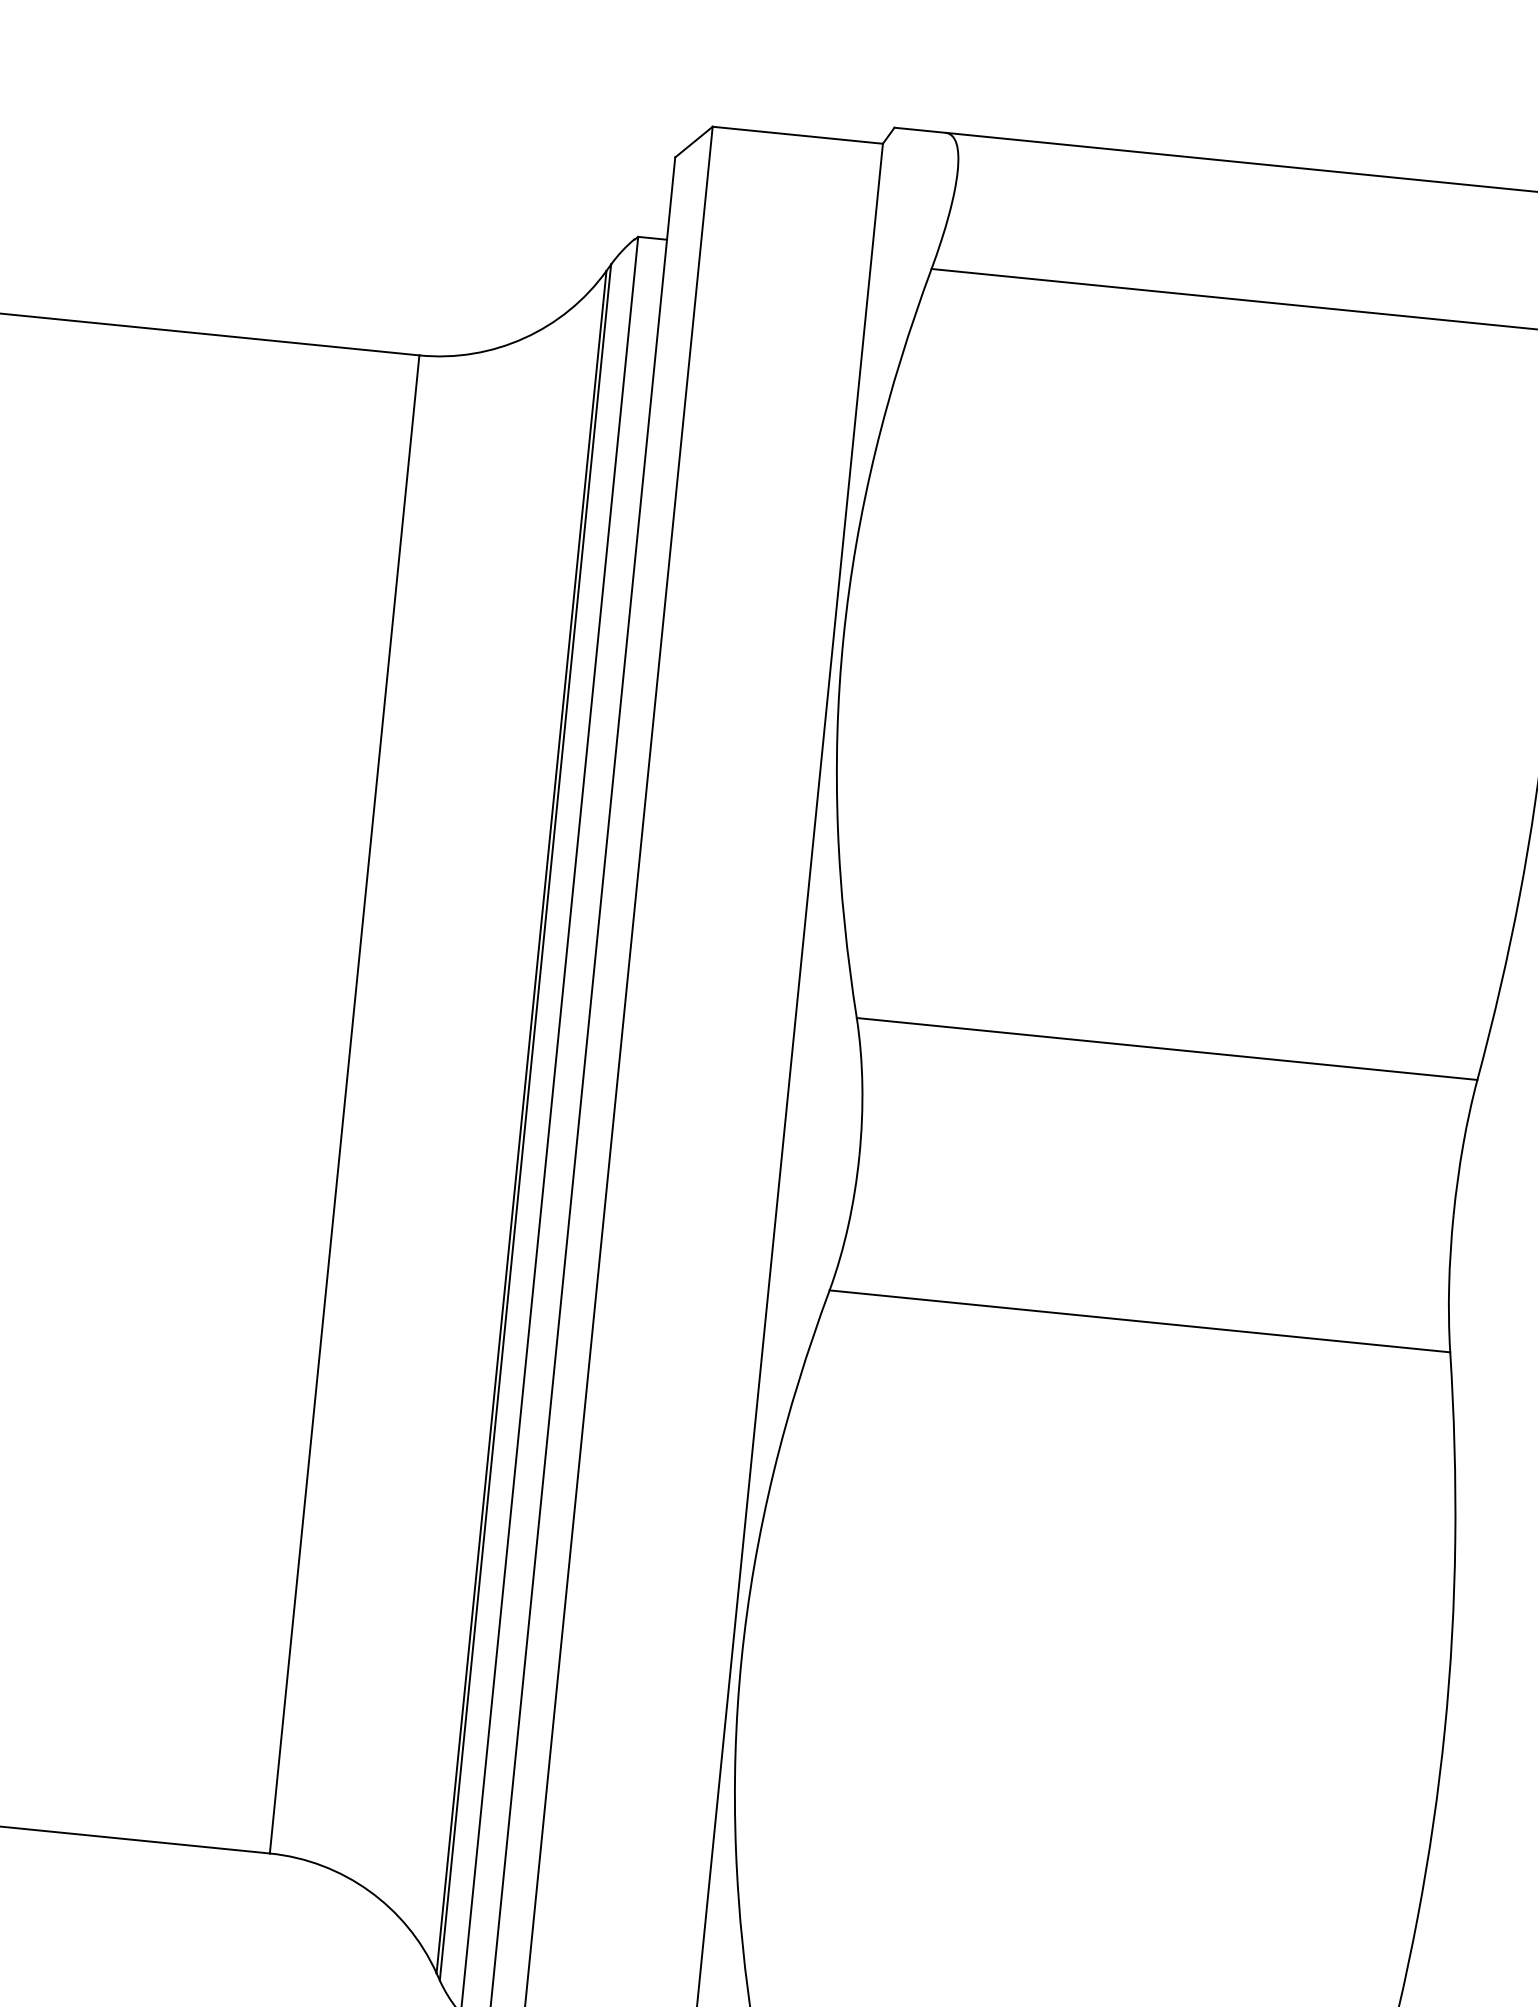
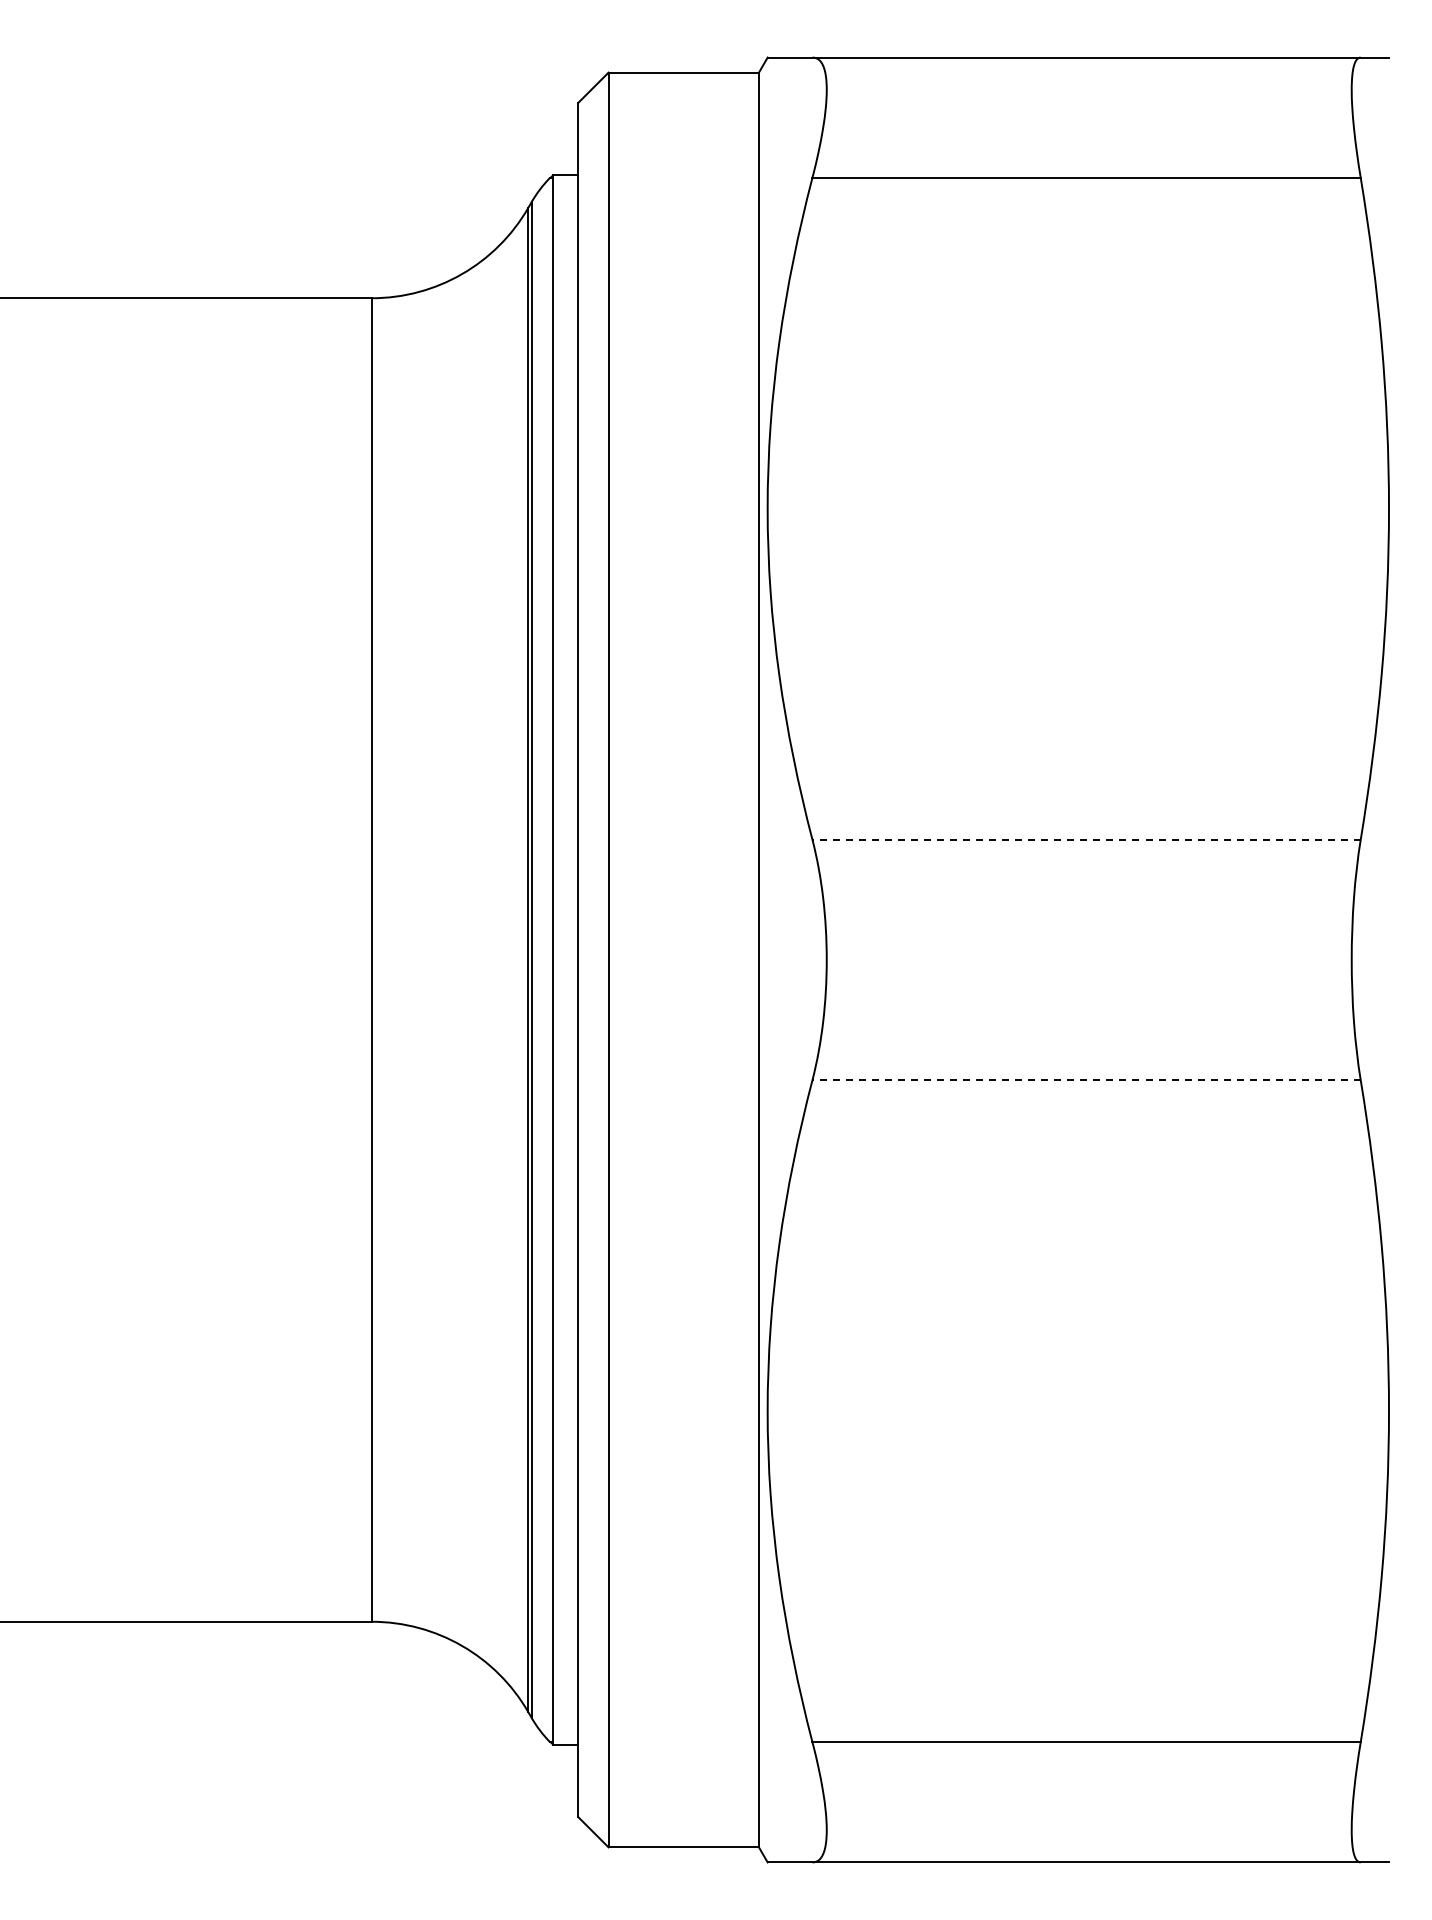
line: (1167, 1048) -> (1086, 839), solid -> dashed
line: (1139, 1321) -> (1086, 1080), solid -> dashed

